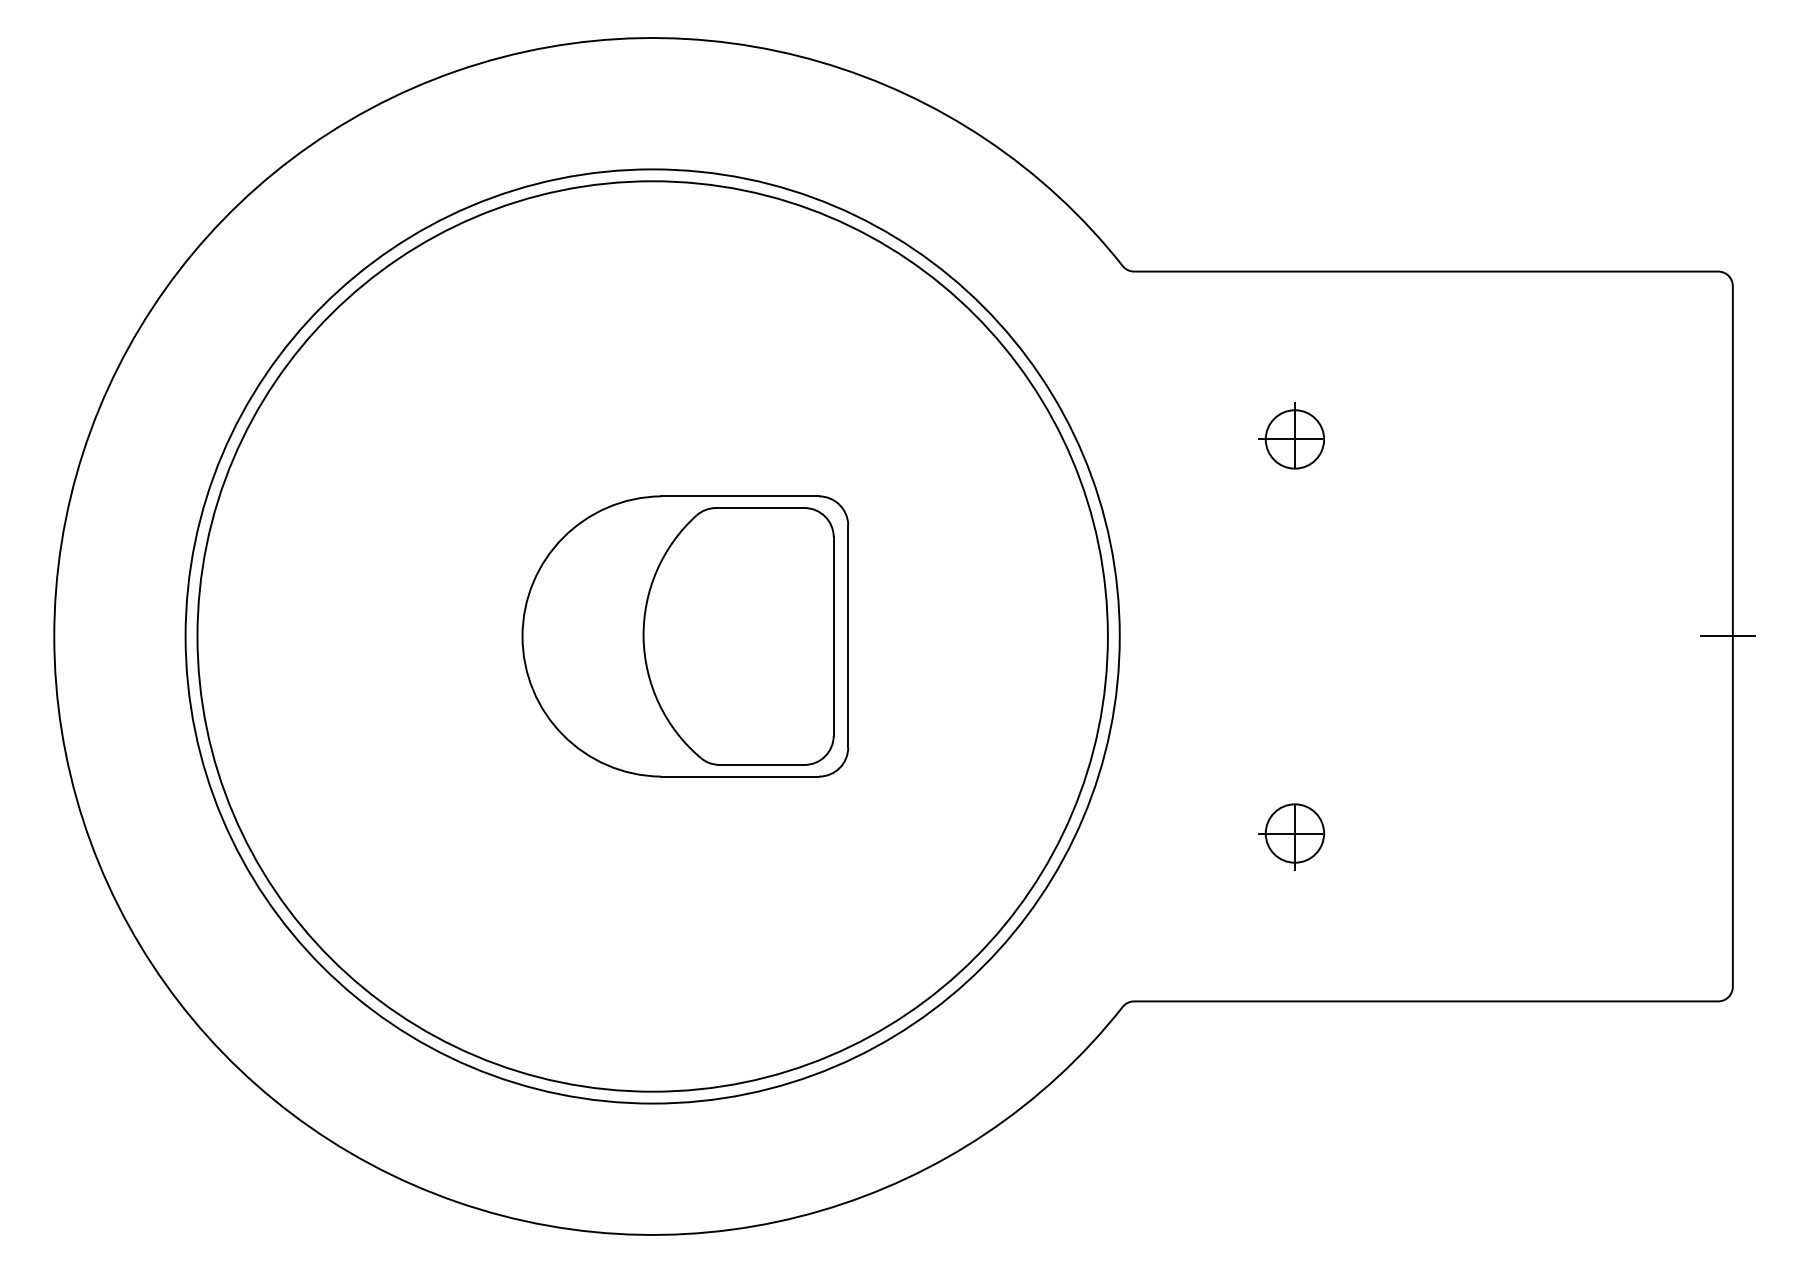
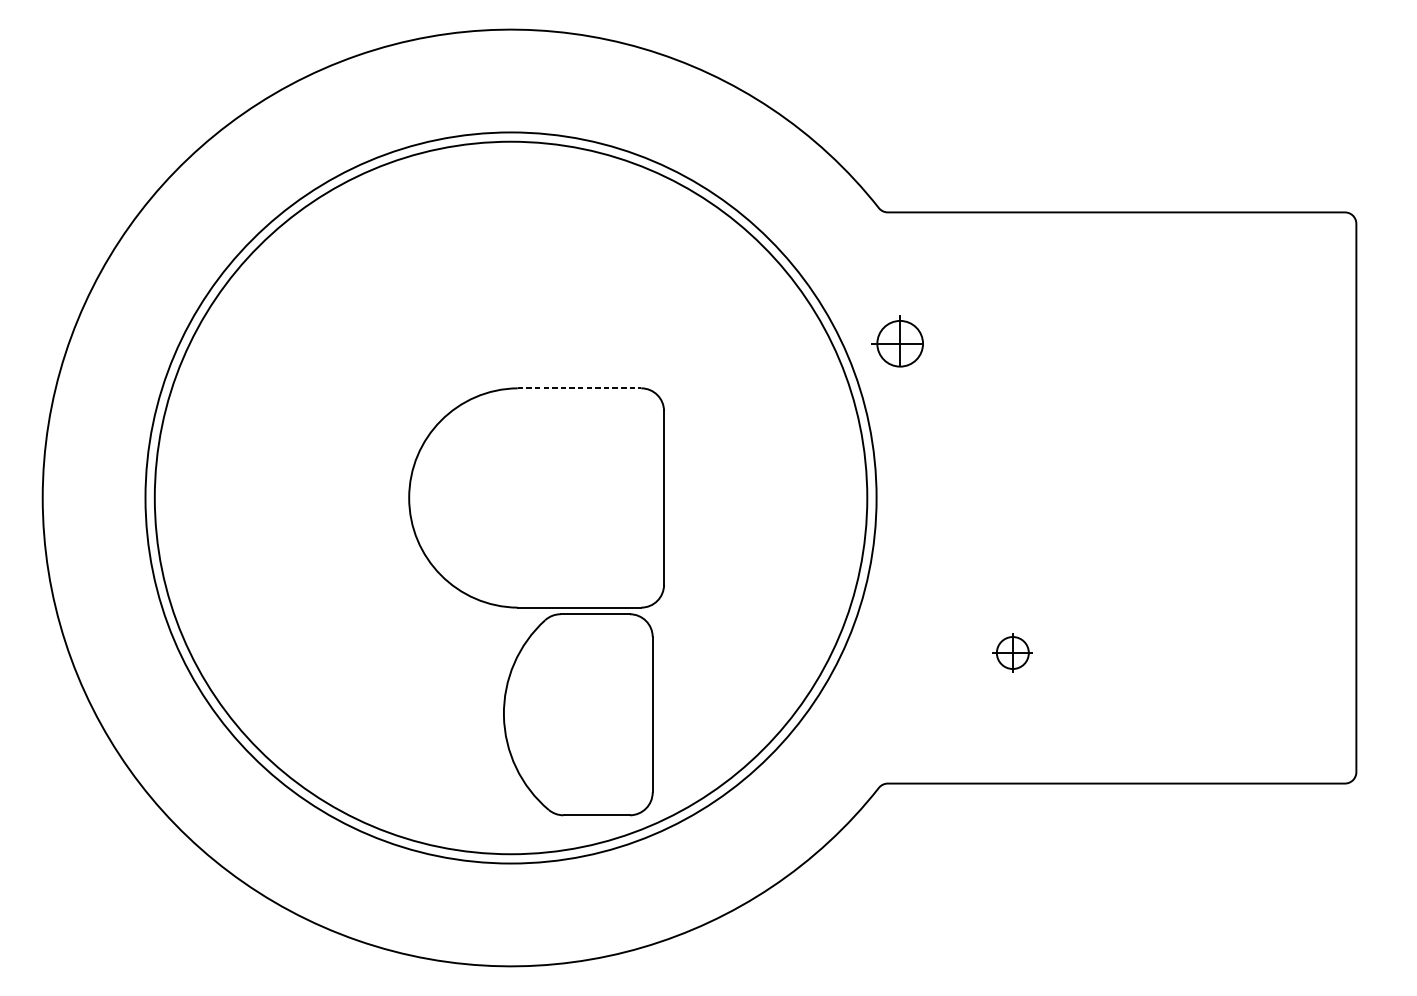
part: (1291, 435) -> (897, 340), moved
line: (740, 496) -> (579, 388), solid -> dashed
part: (738, 636) -> (578, 714), moved
line: (1727, 636) -> (1352, 498), removed
part: (1291, 836) -> (1010, 654), size x0.7

